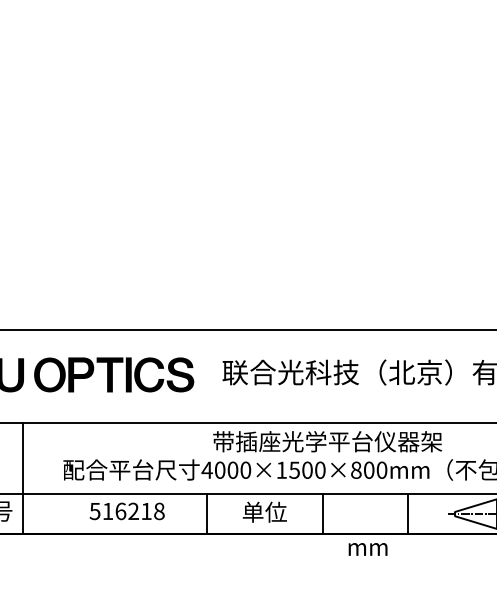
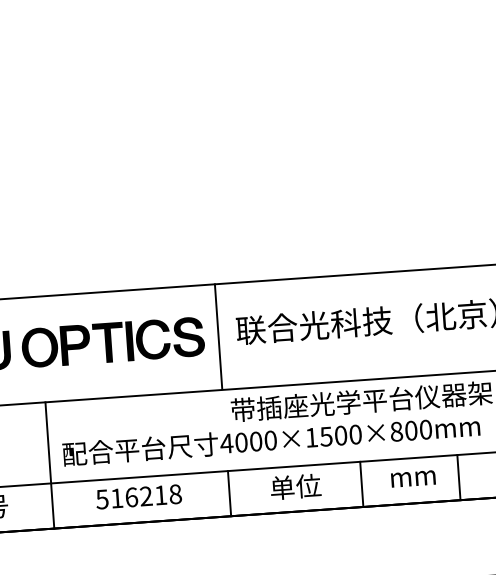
line: (206, 376) -> (218, 336), added
line: (23, 478) -> (50, 465), moved
text: (367, 549) -> (412, 479), moved

